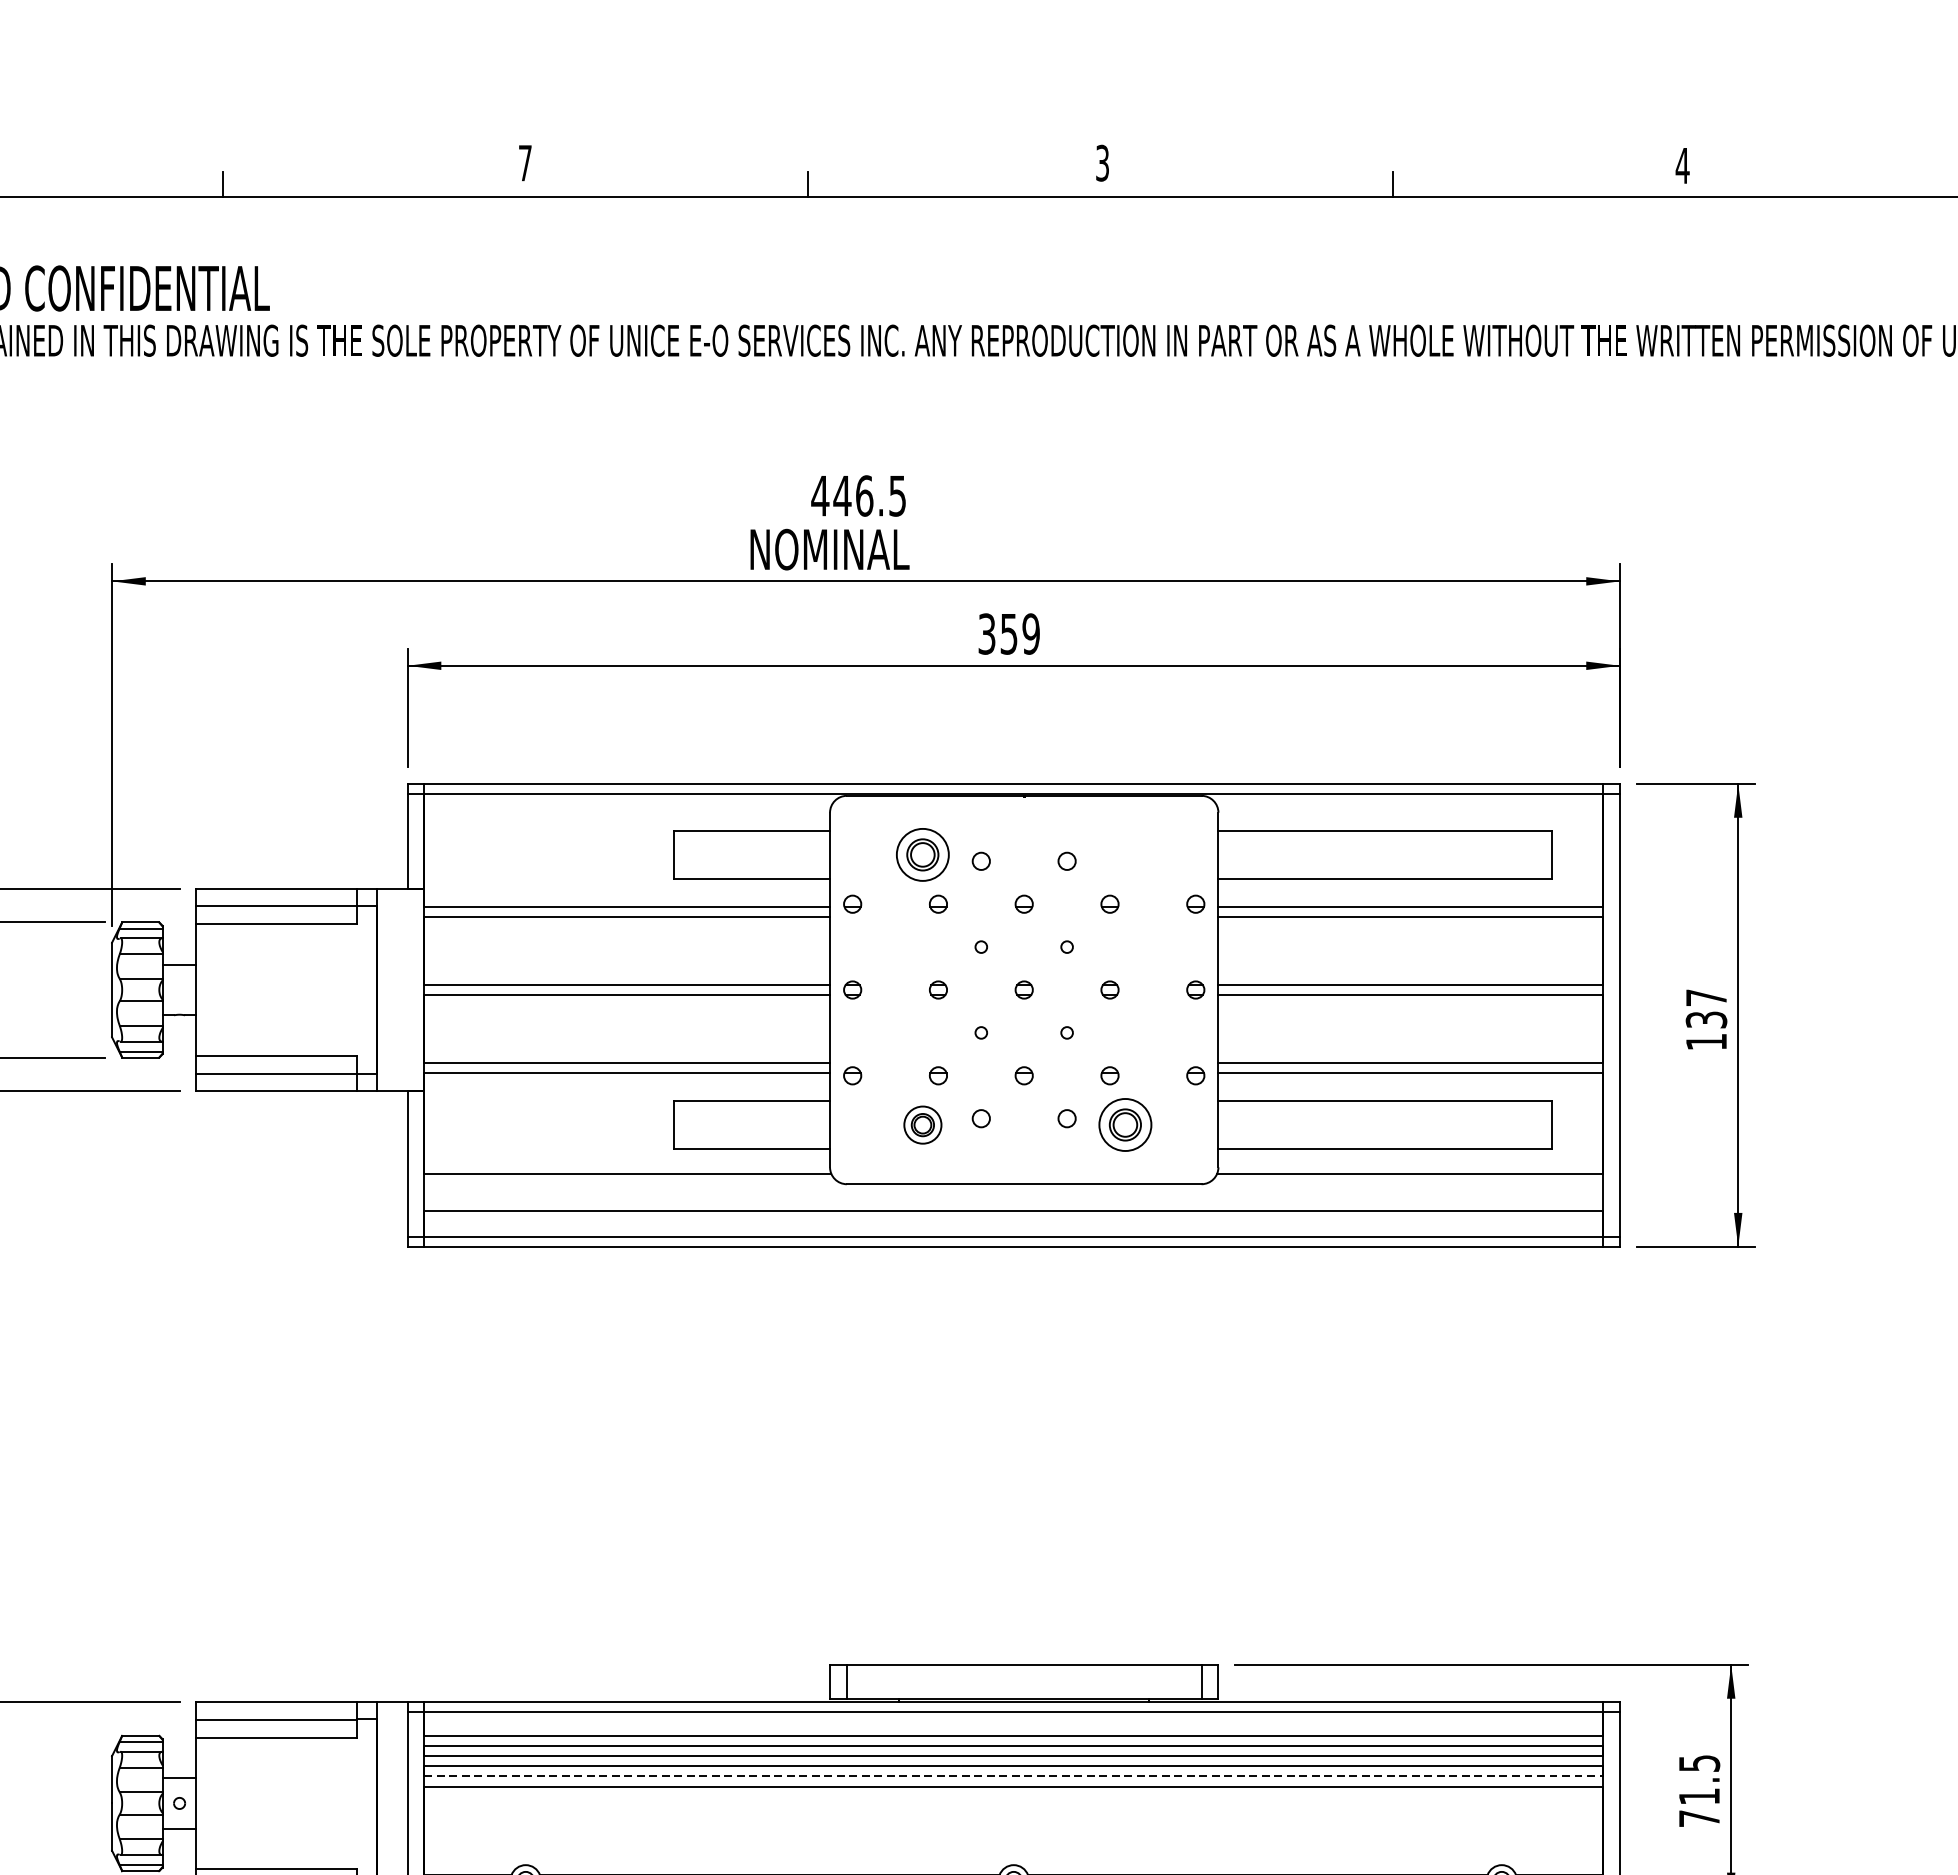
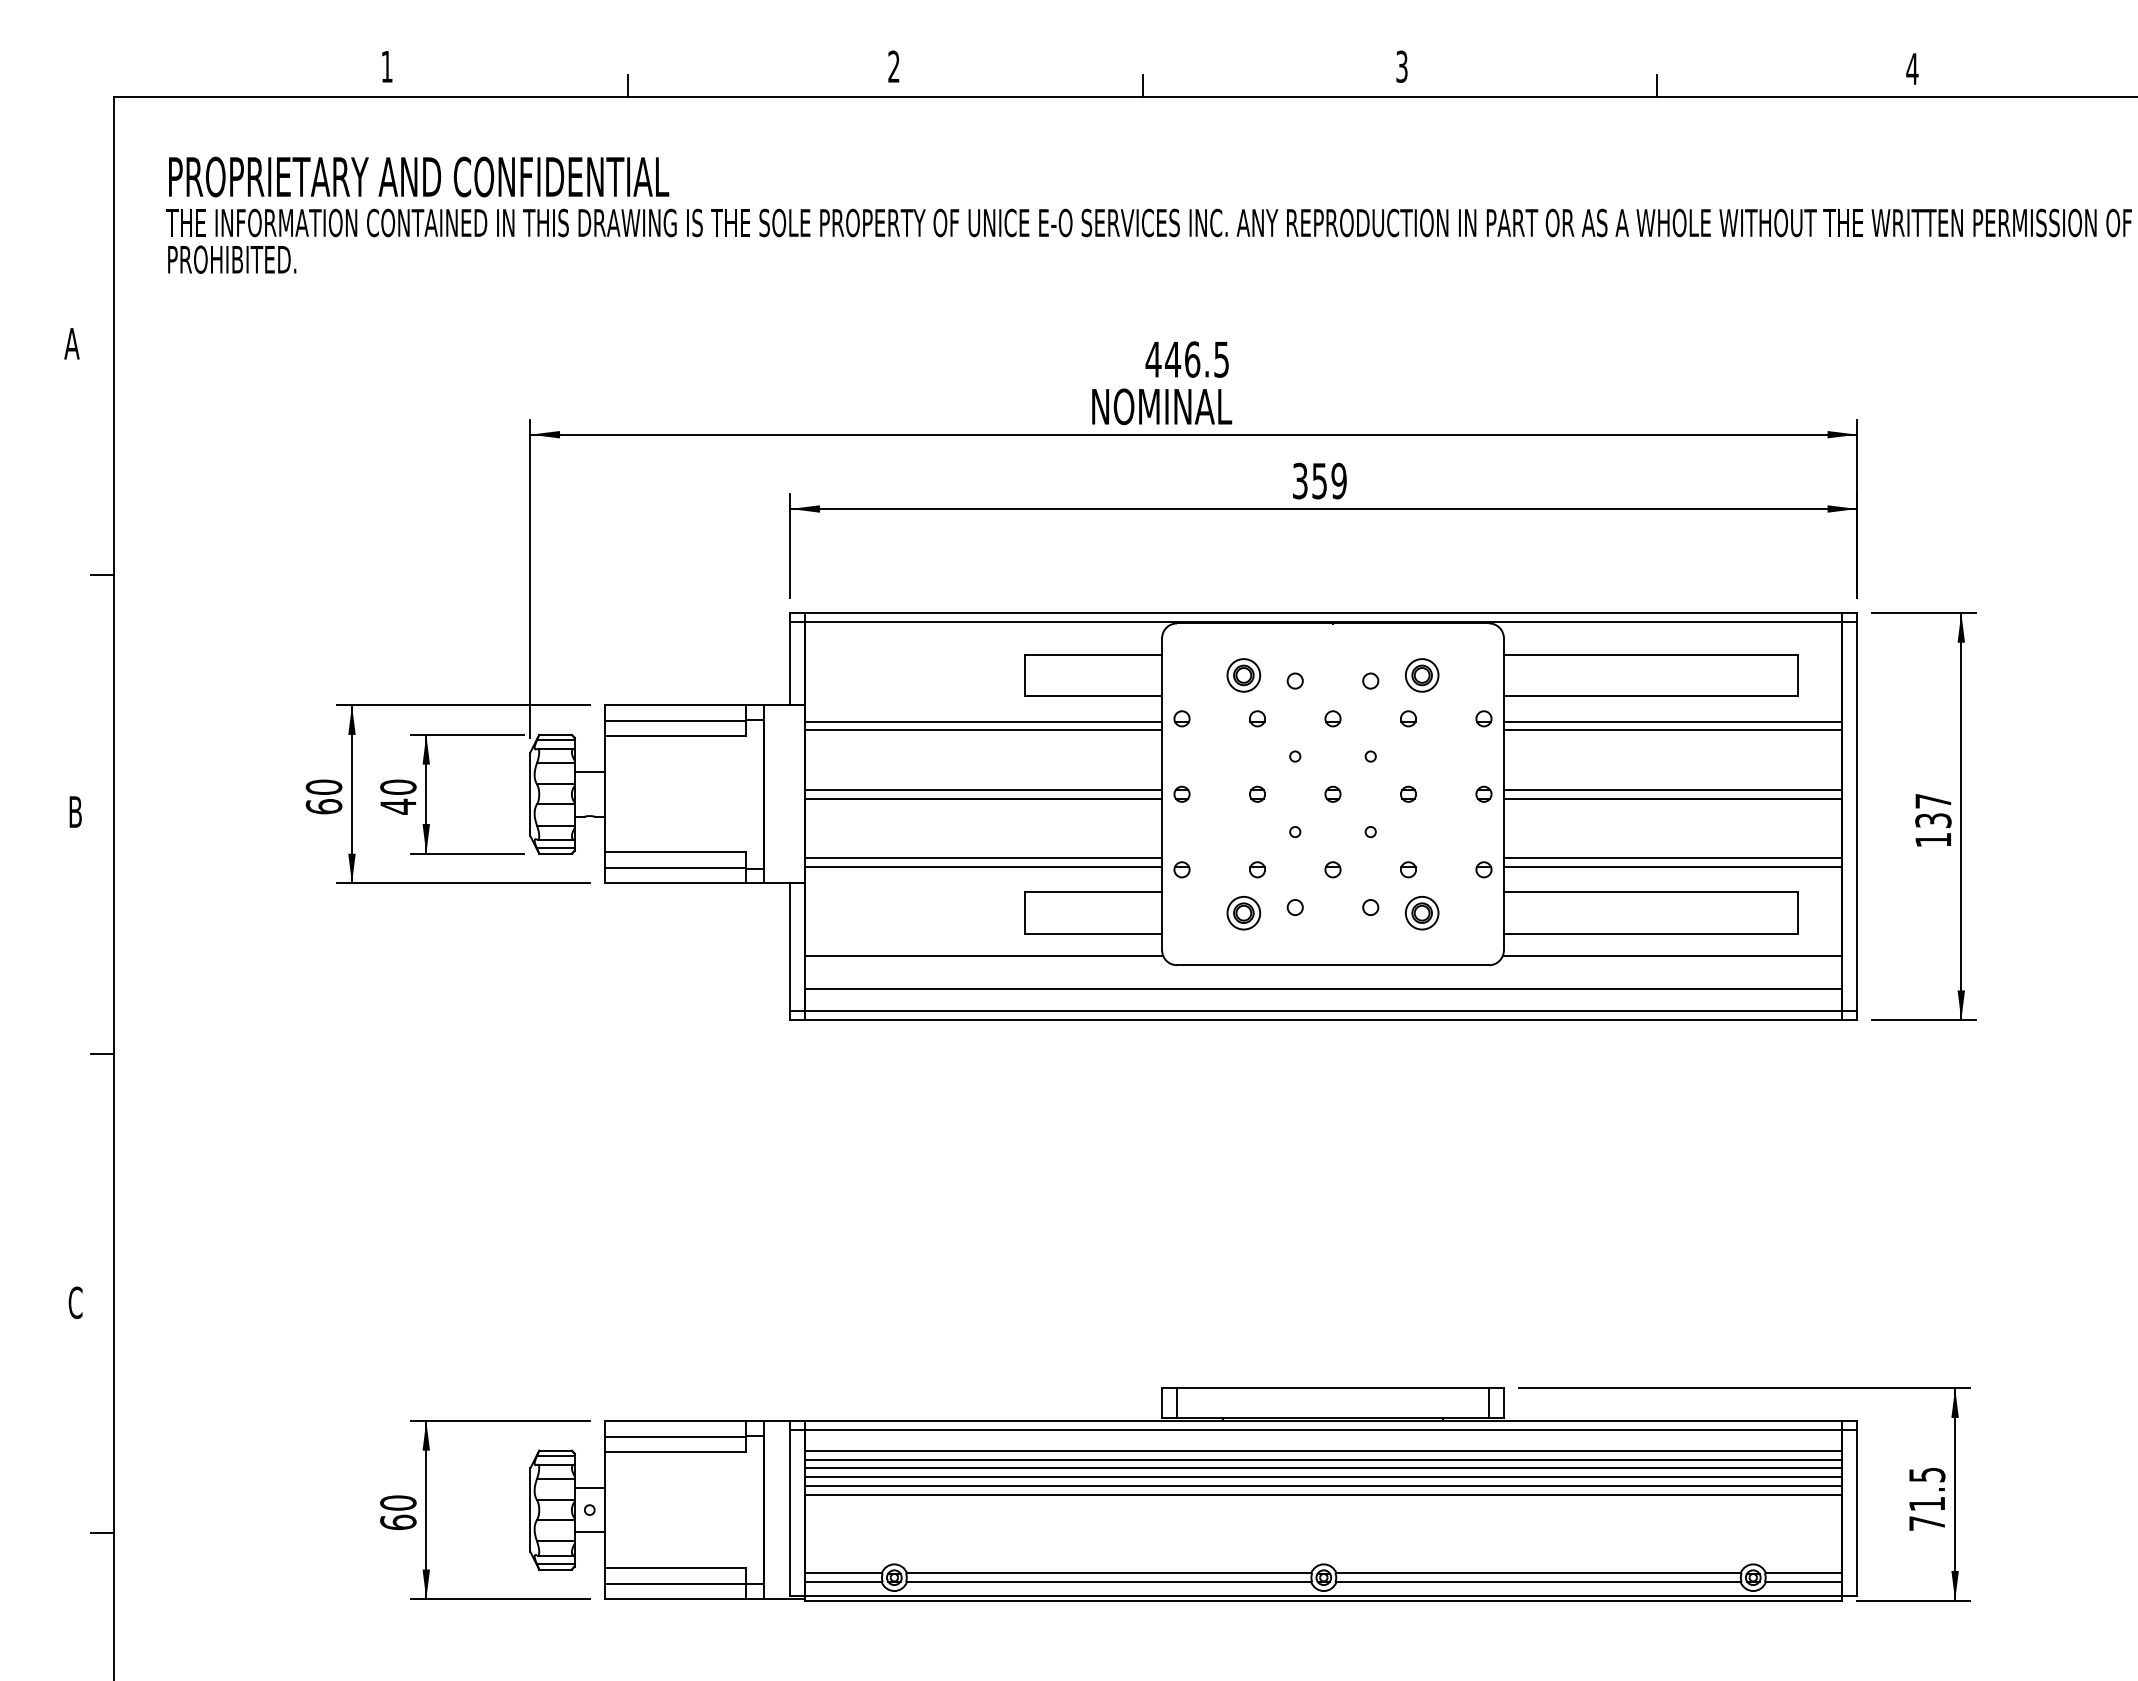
text: (524, 162) -> (893, 66), 7 -> 2
part: (922, 854) -> (1243, 675), size x0.71
part: (1125, 854) -> (1422, 675), added
part: (1125, 1125) -> (1422, 913), size x0.71
line: (1013, 1776) -> (1323, 1486), dashed -> solid

